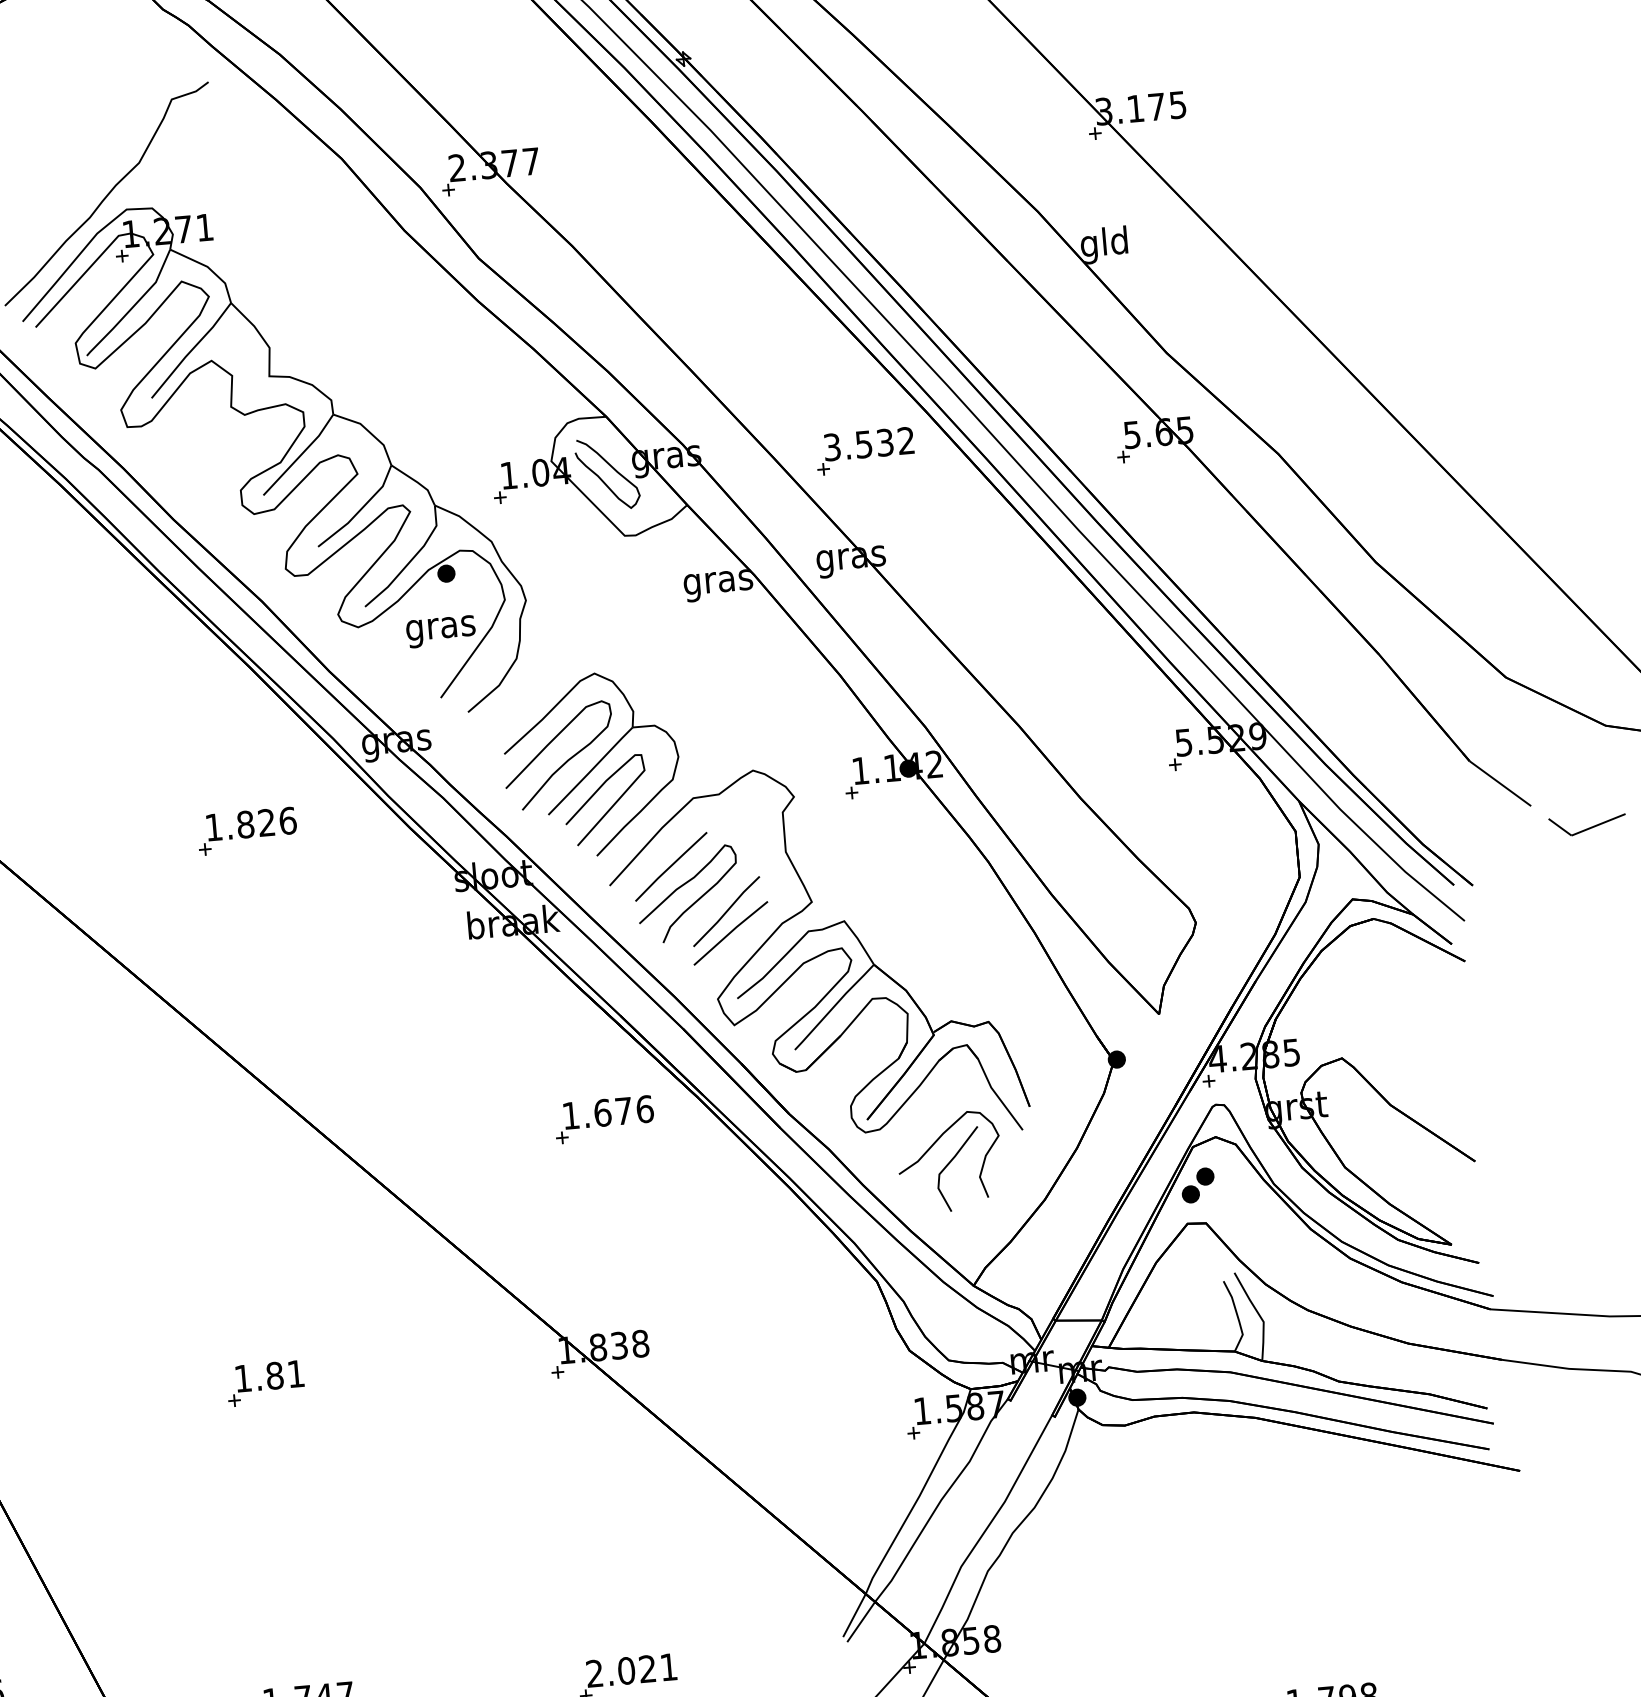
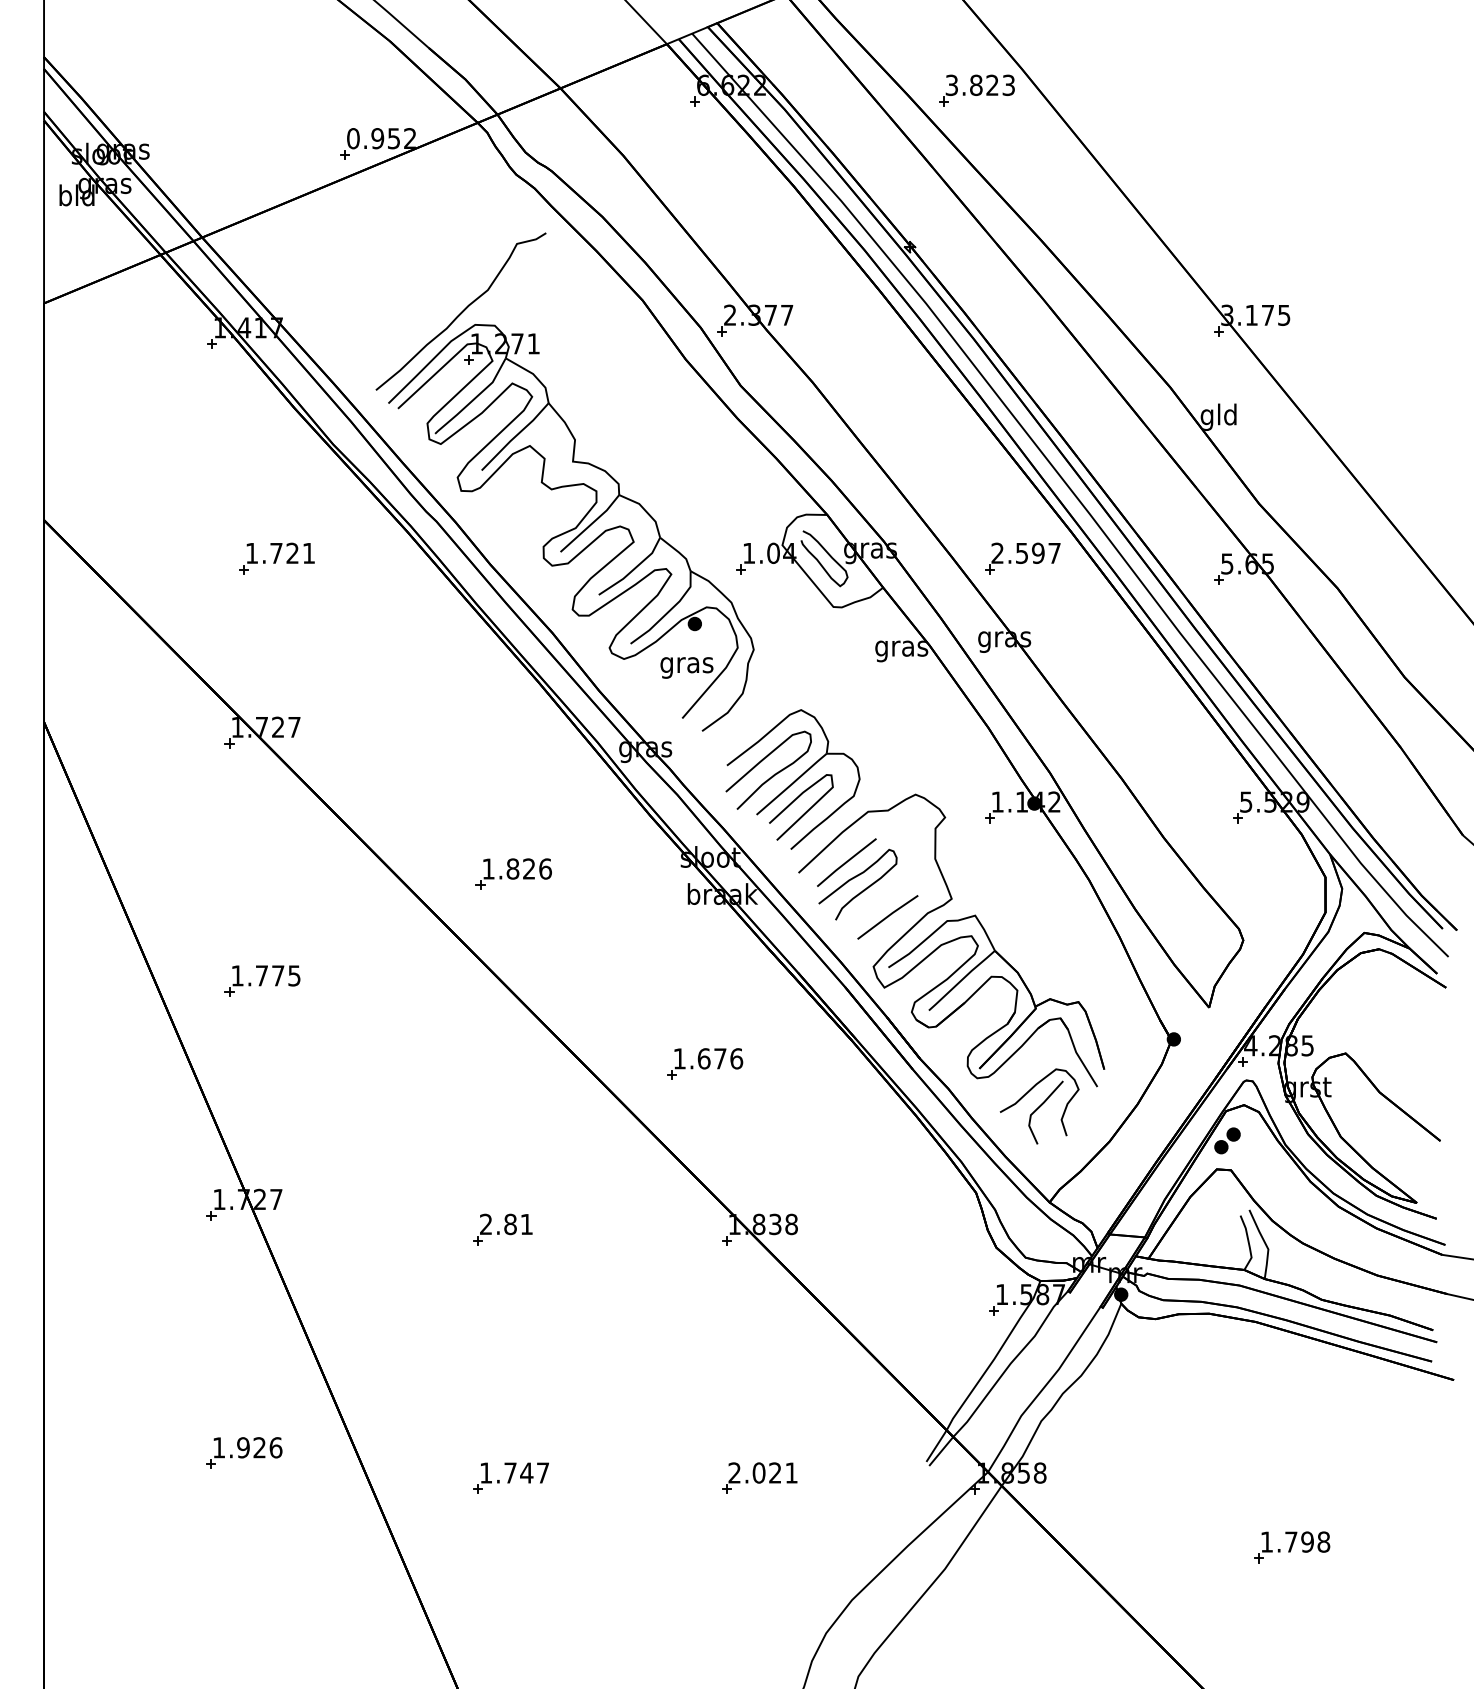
text: (868, 443) -> (1025, 552), 3.532 -> 2.597
part: (246, 830) -> (513, 873), moved
line: (725, 911) -> (885, 900), removed
part: (605, 1118) -> (705, 1063), moved
text: (242, 1377) -> (485, 1223), 1.81 -> 2.81

